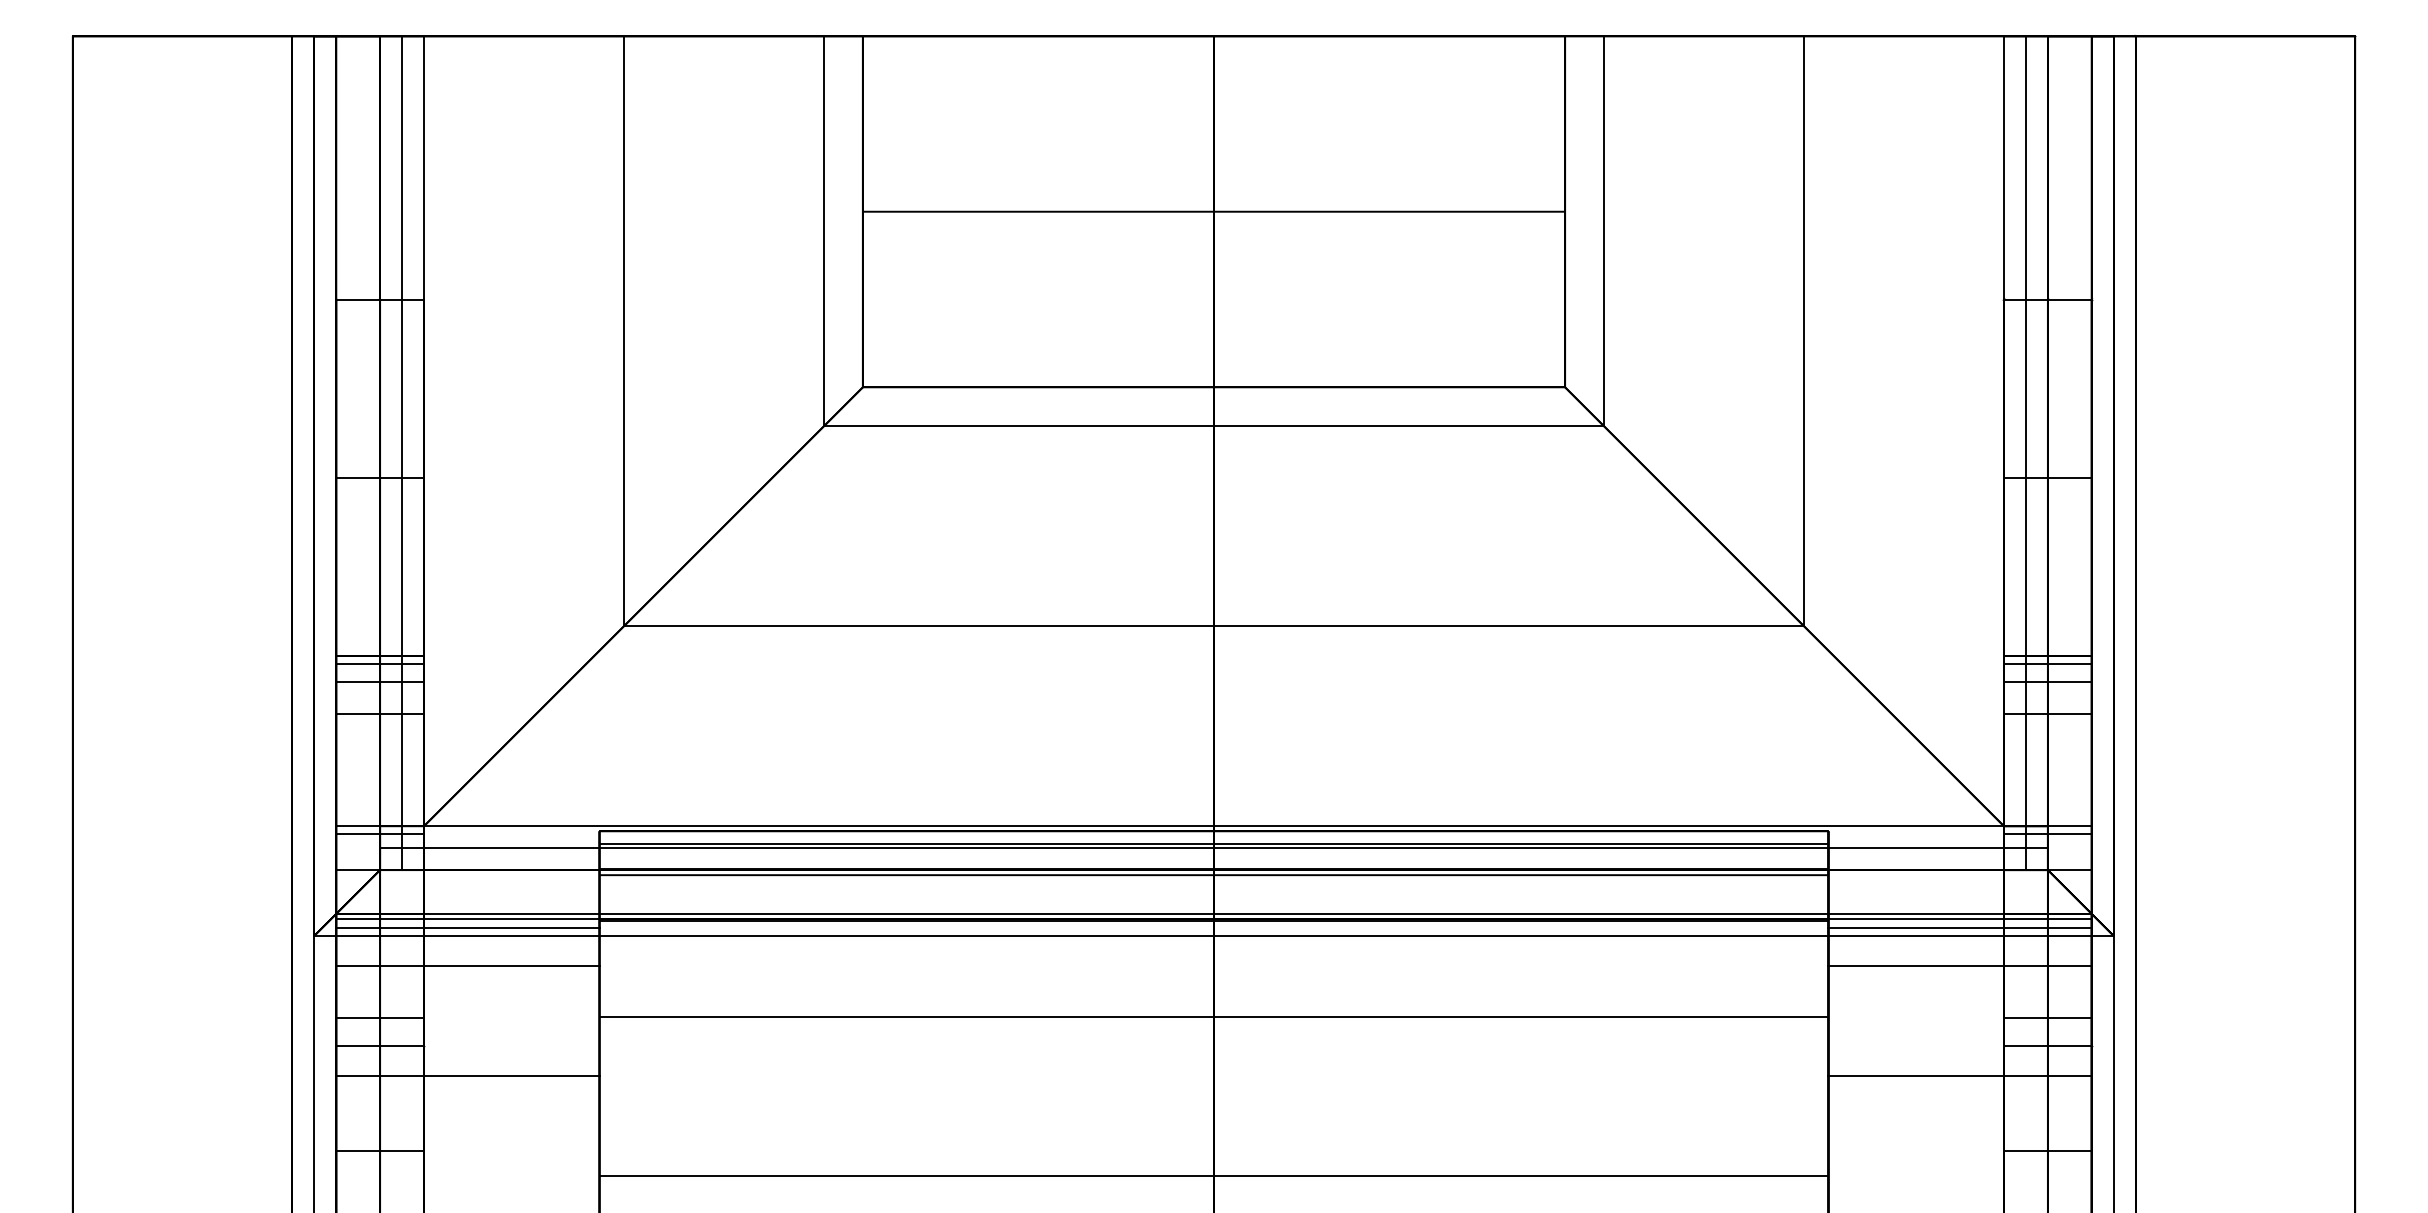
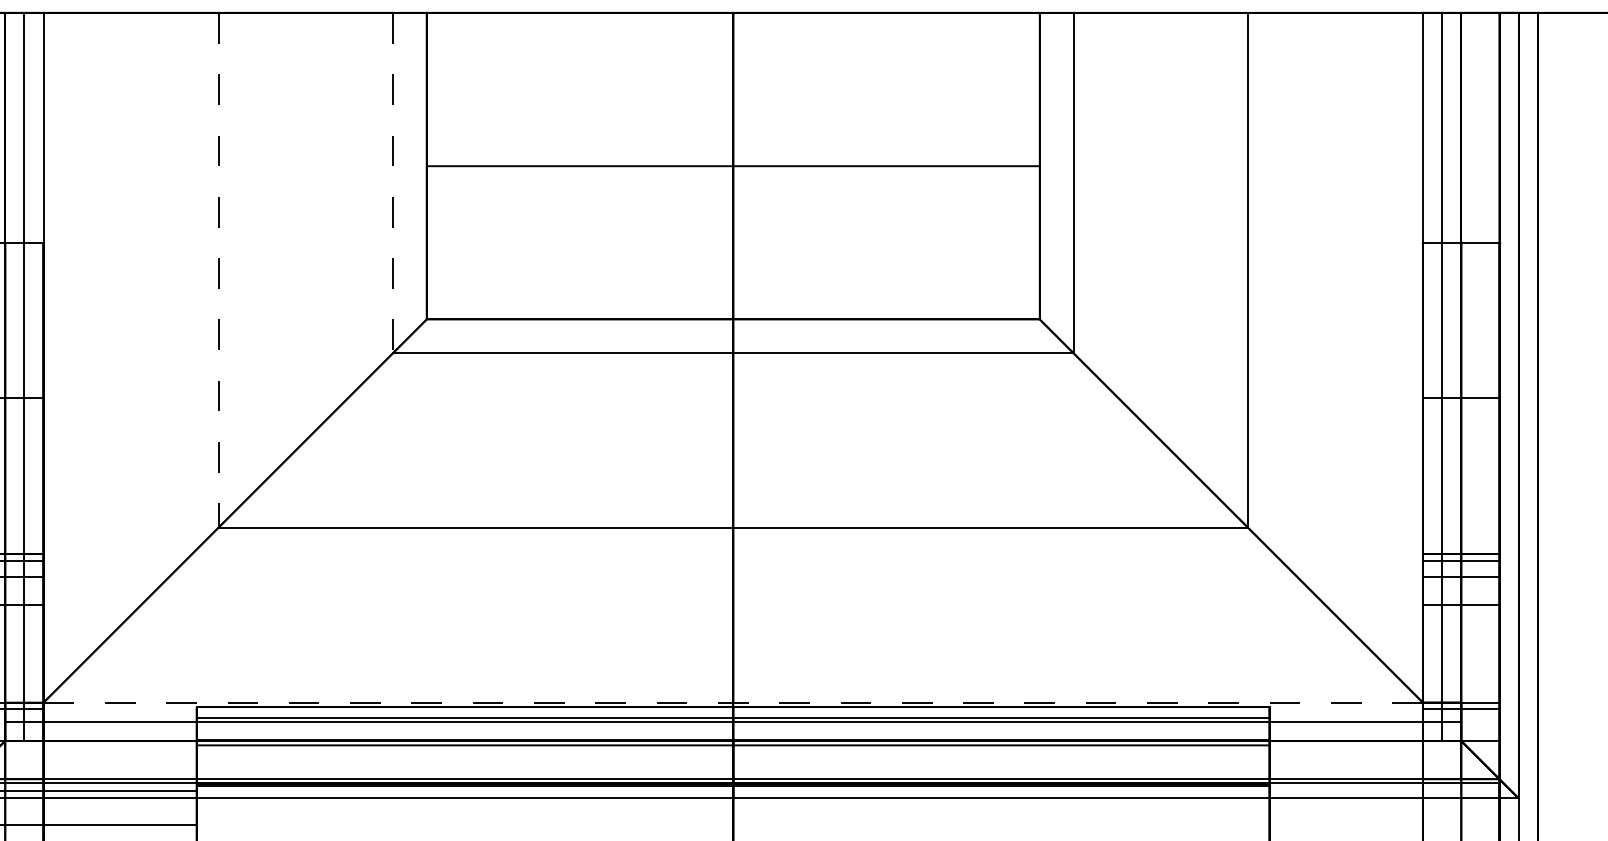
line: (823, 231) -> (392, 183), solid -> dashed
line: (624, 330) -> (218, 269), solid -> dashed
line: (1213, 826) -> (732, 702), solid -> dashed
line: (1959, 927) -> (1384, 791), removed
line: (1959, 966) -> (1384, 825), removed

